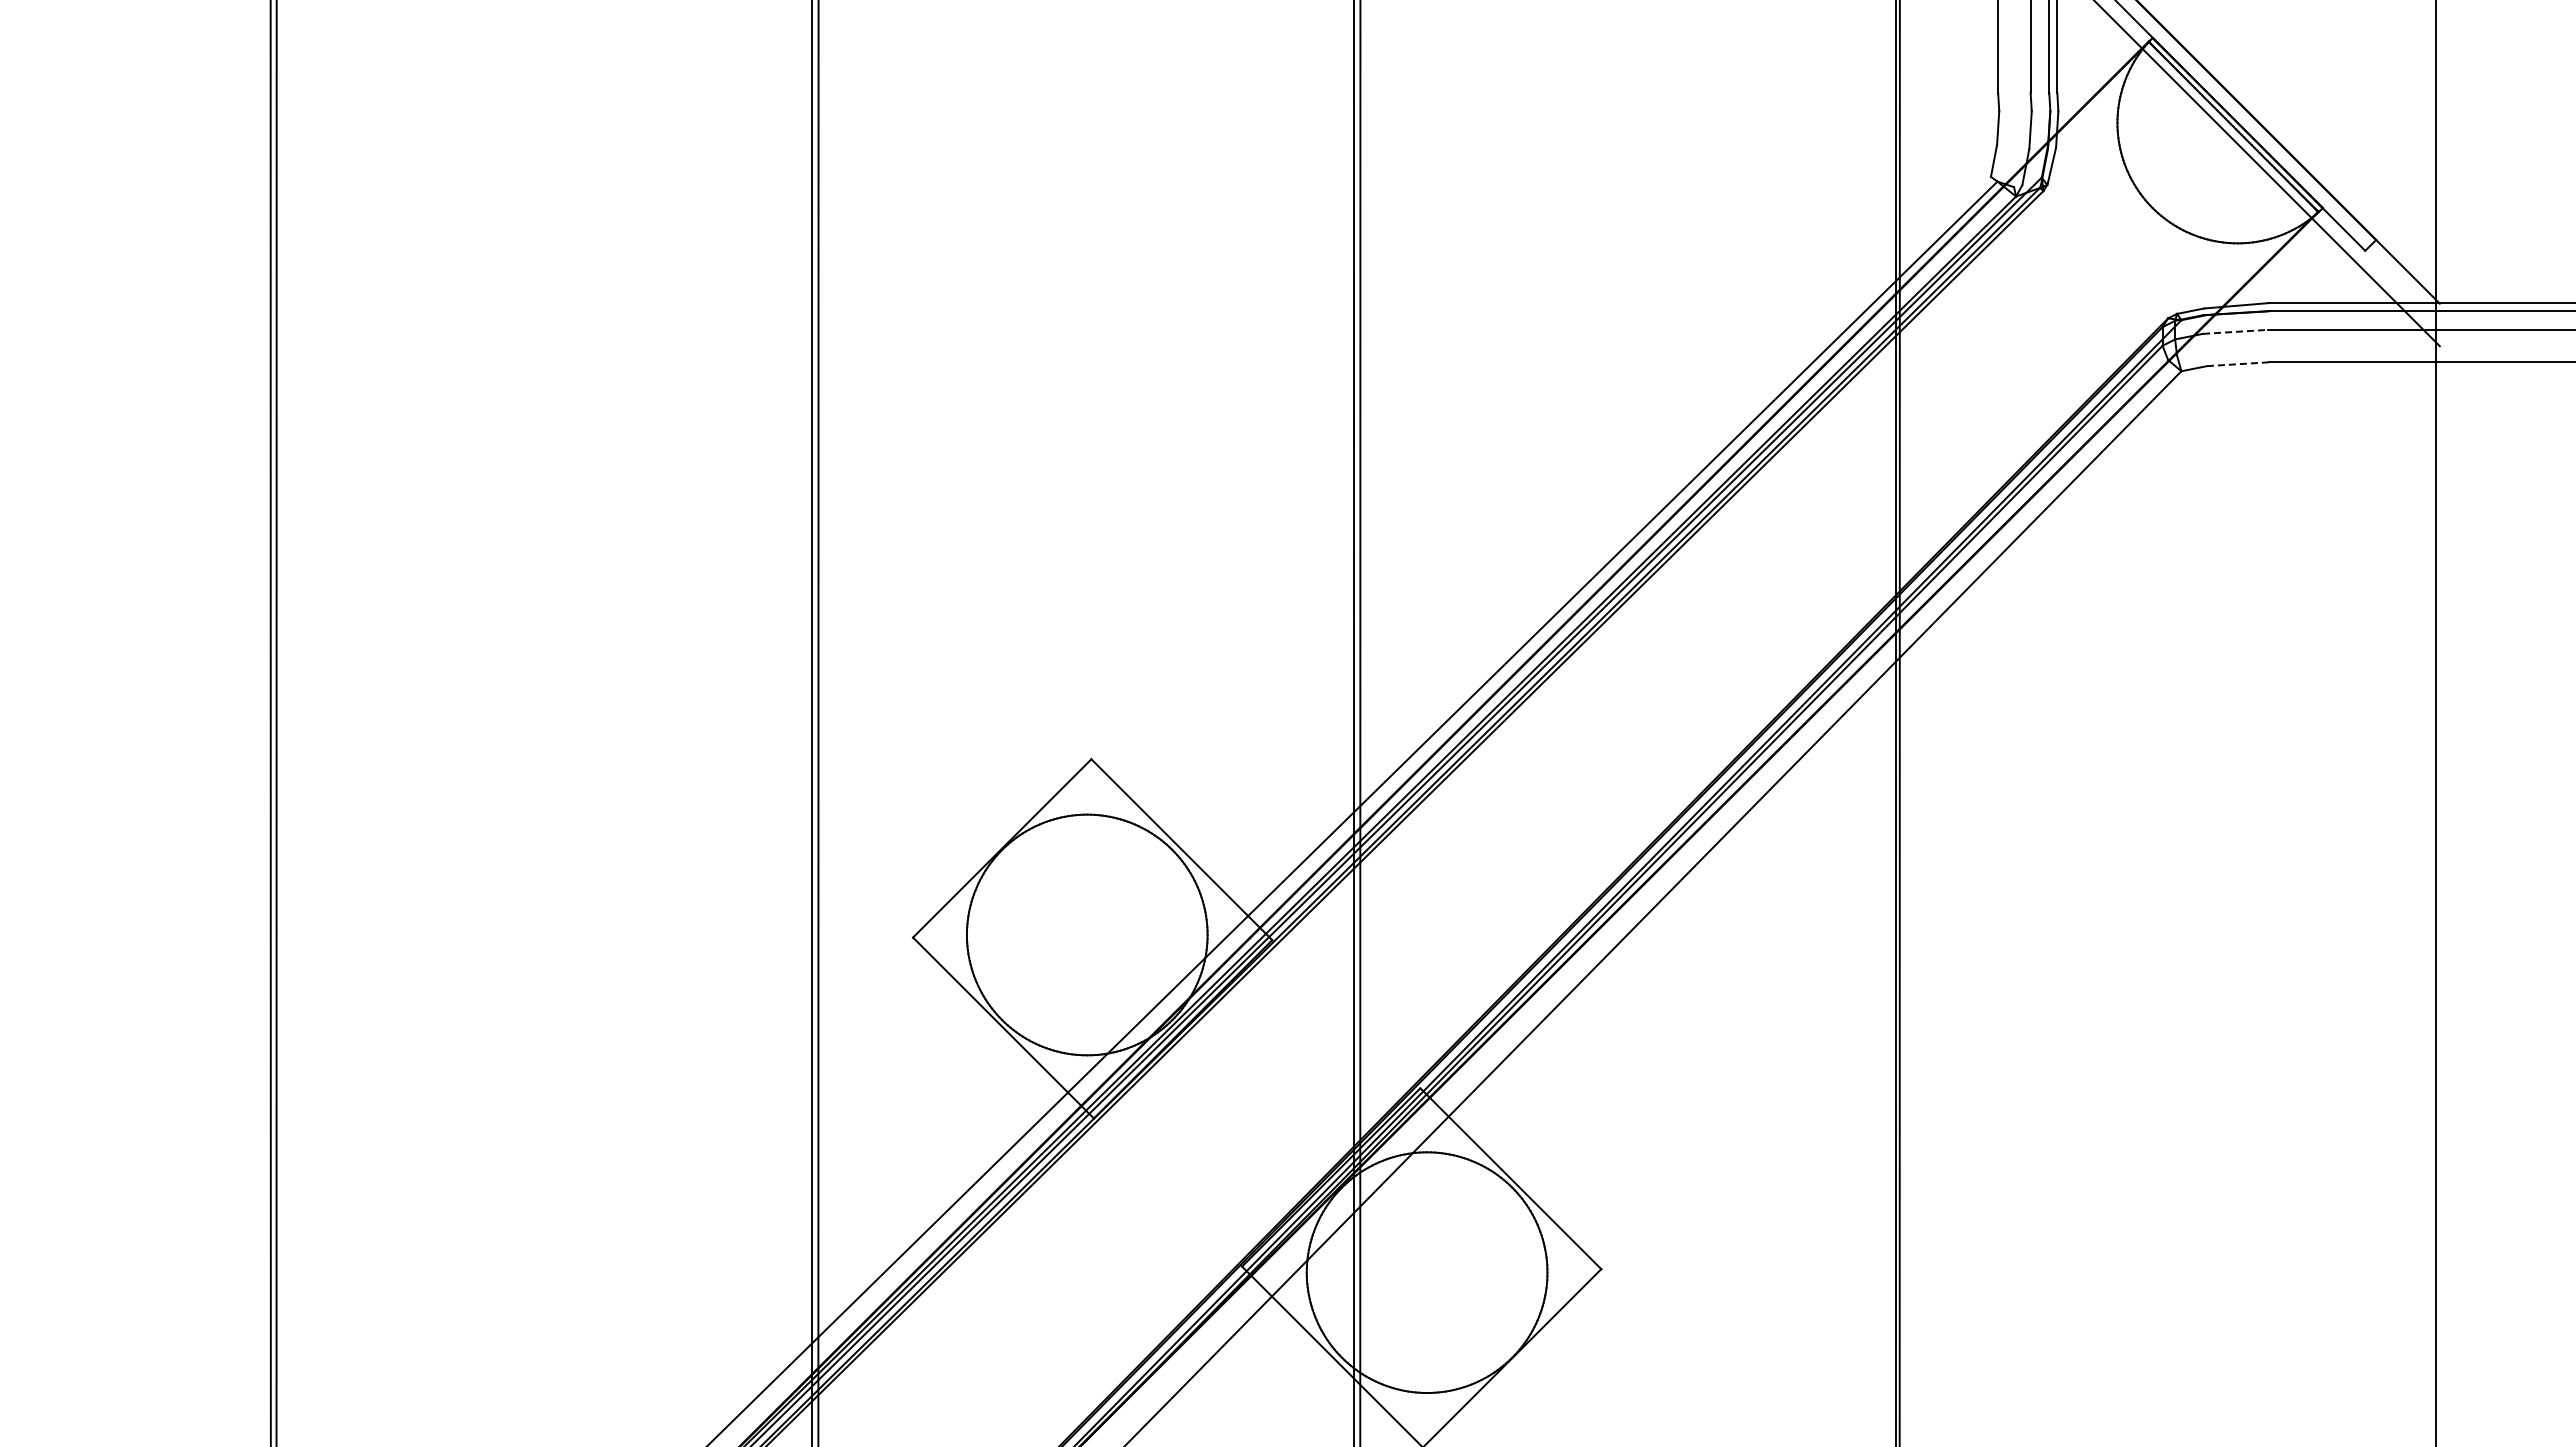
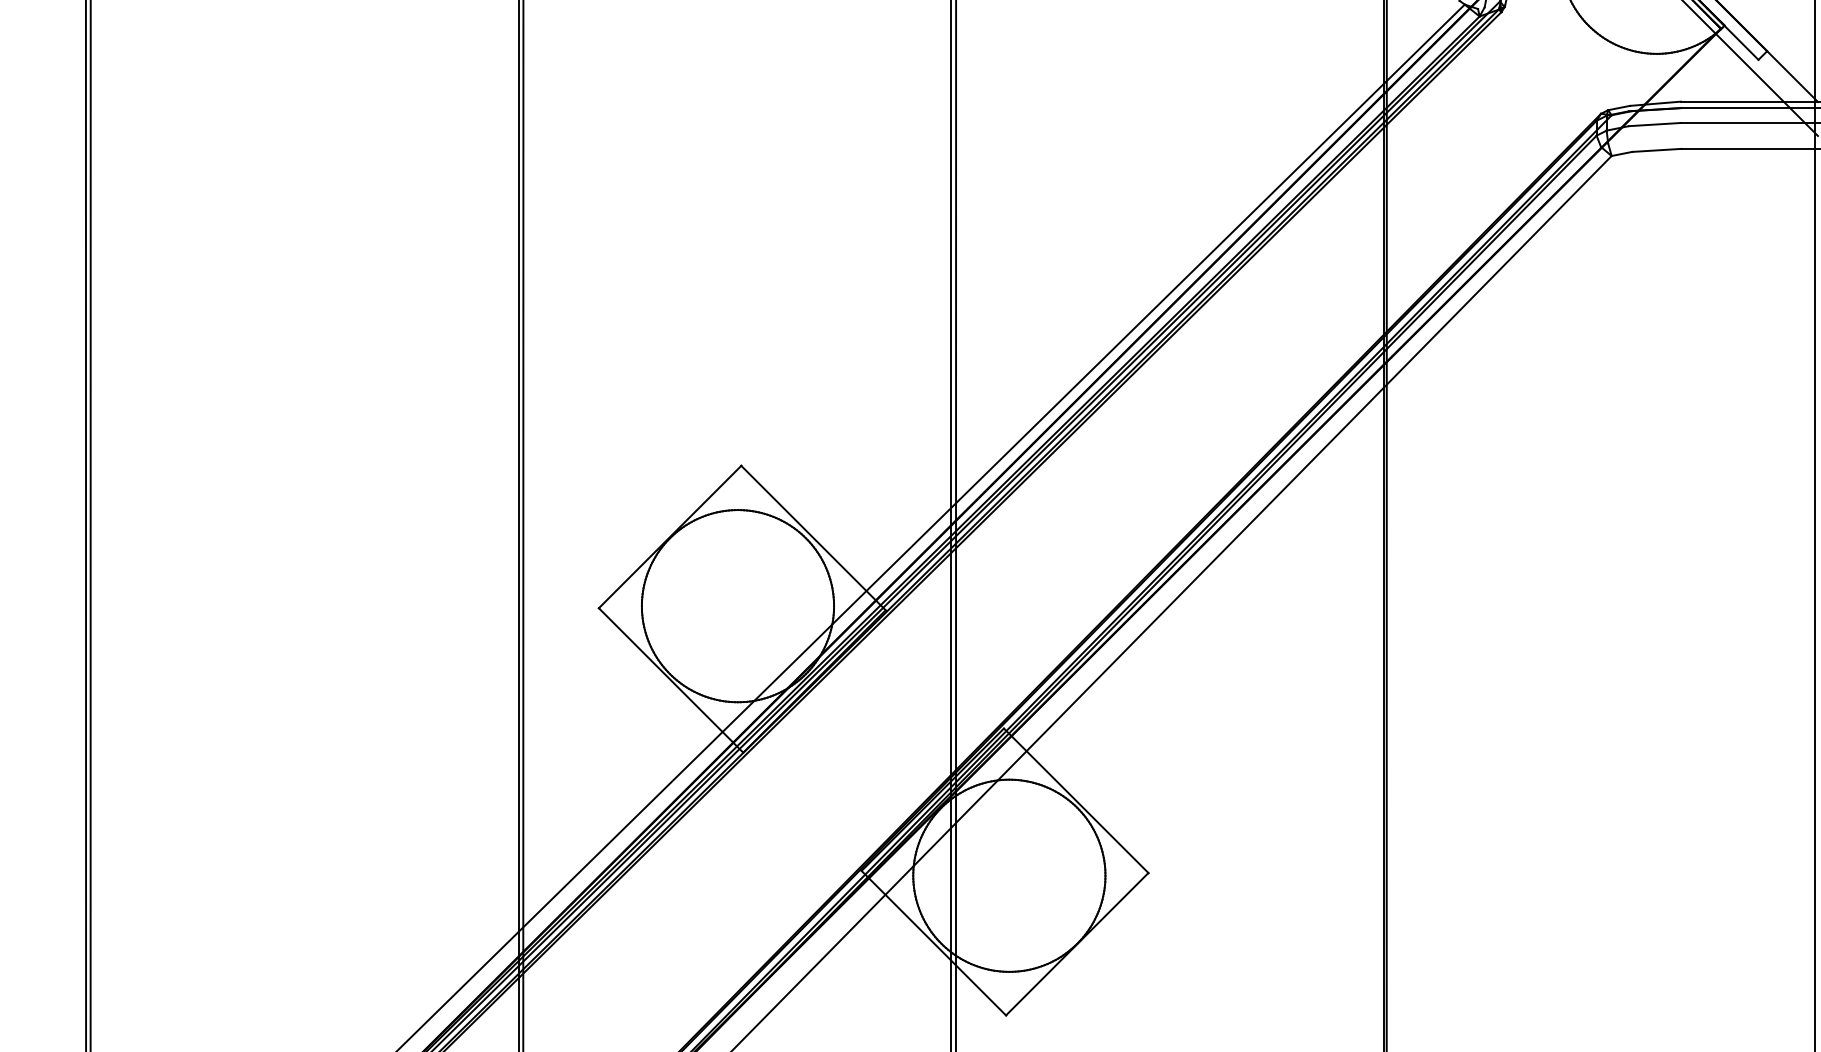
line: (2235, 331) -> (1654, 124), dashed -> solid
line: (2238, 364) -> (1657, 150), dashed -> solid

